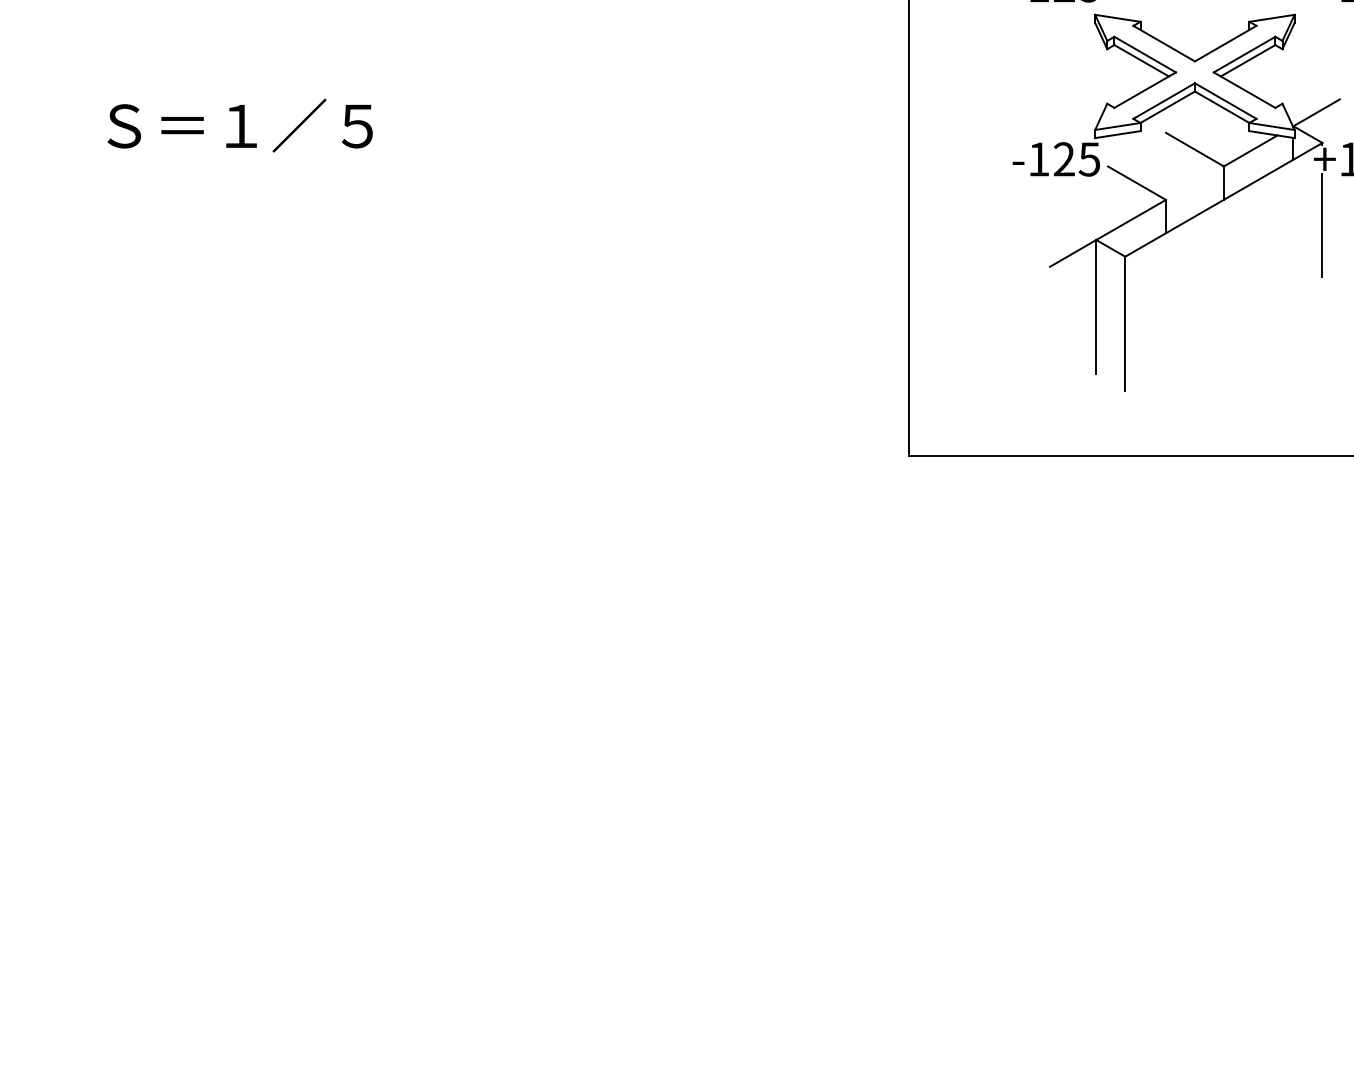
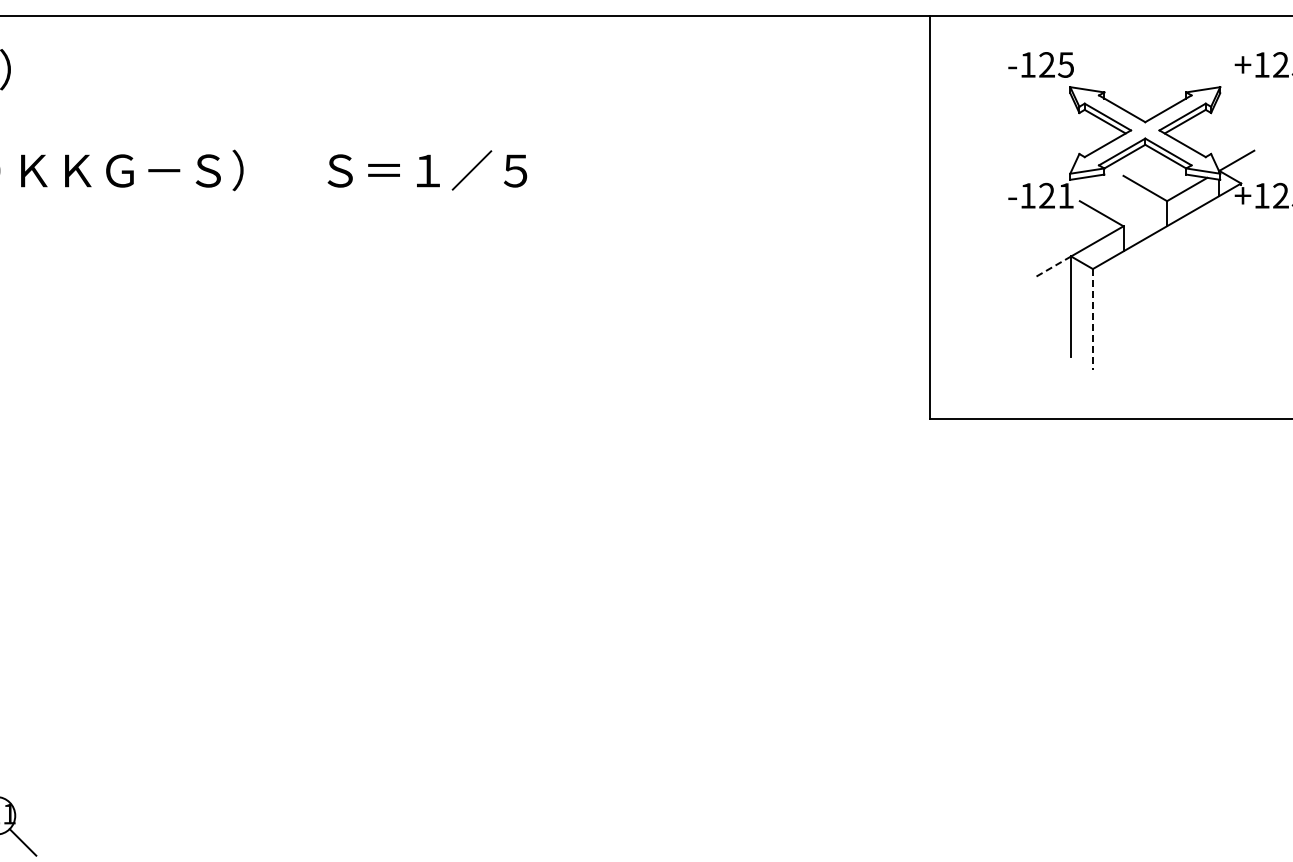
text: (1088, 158) -> (1065, 195), -125 -> -121
line: (1322, 225) -> (1241, 245), removed
line: (1072, 253) -> (1053, 266), solid -> dashed
line: (1124, 323) -> (1092, 319), solid -> dashed

